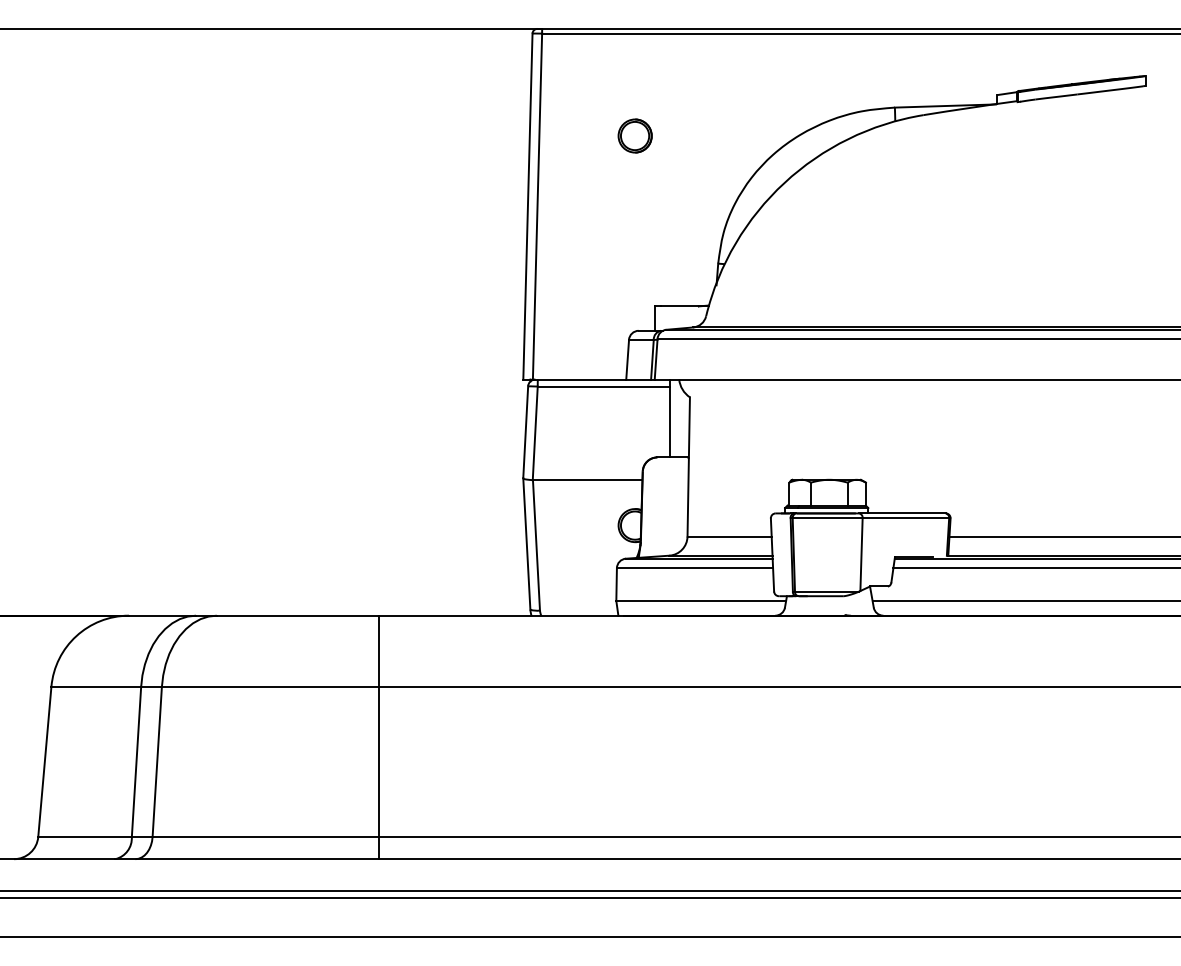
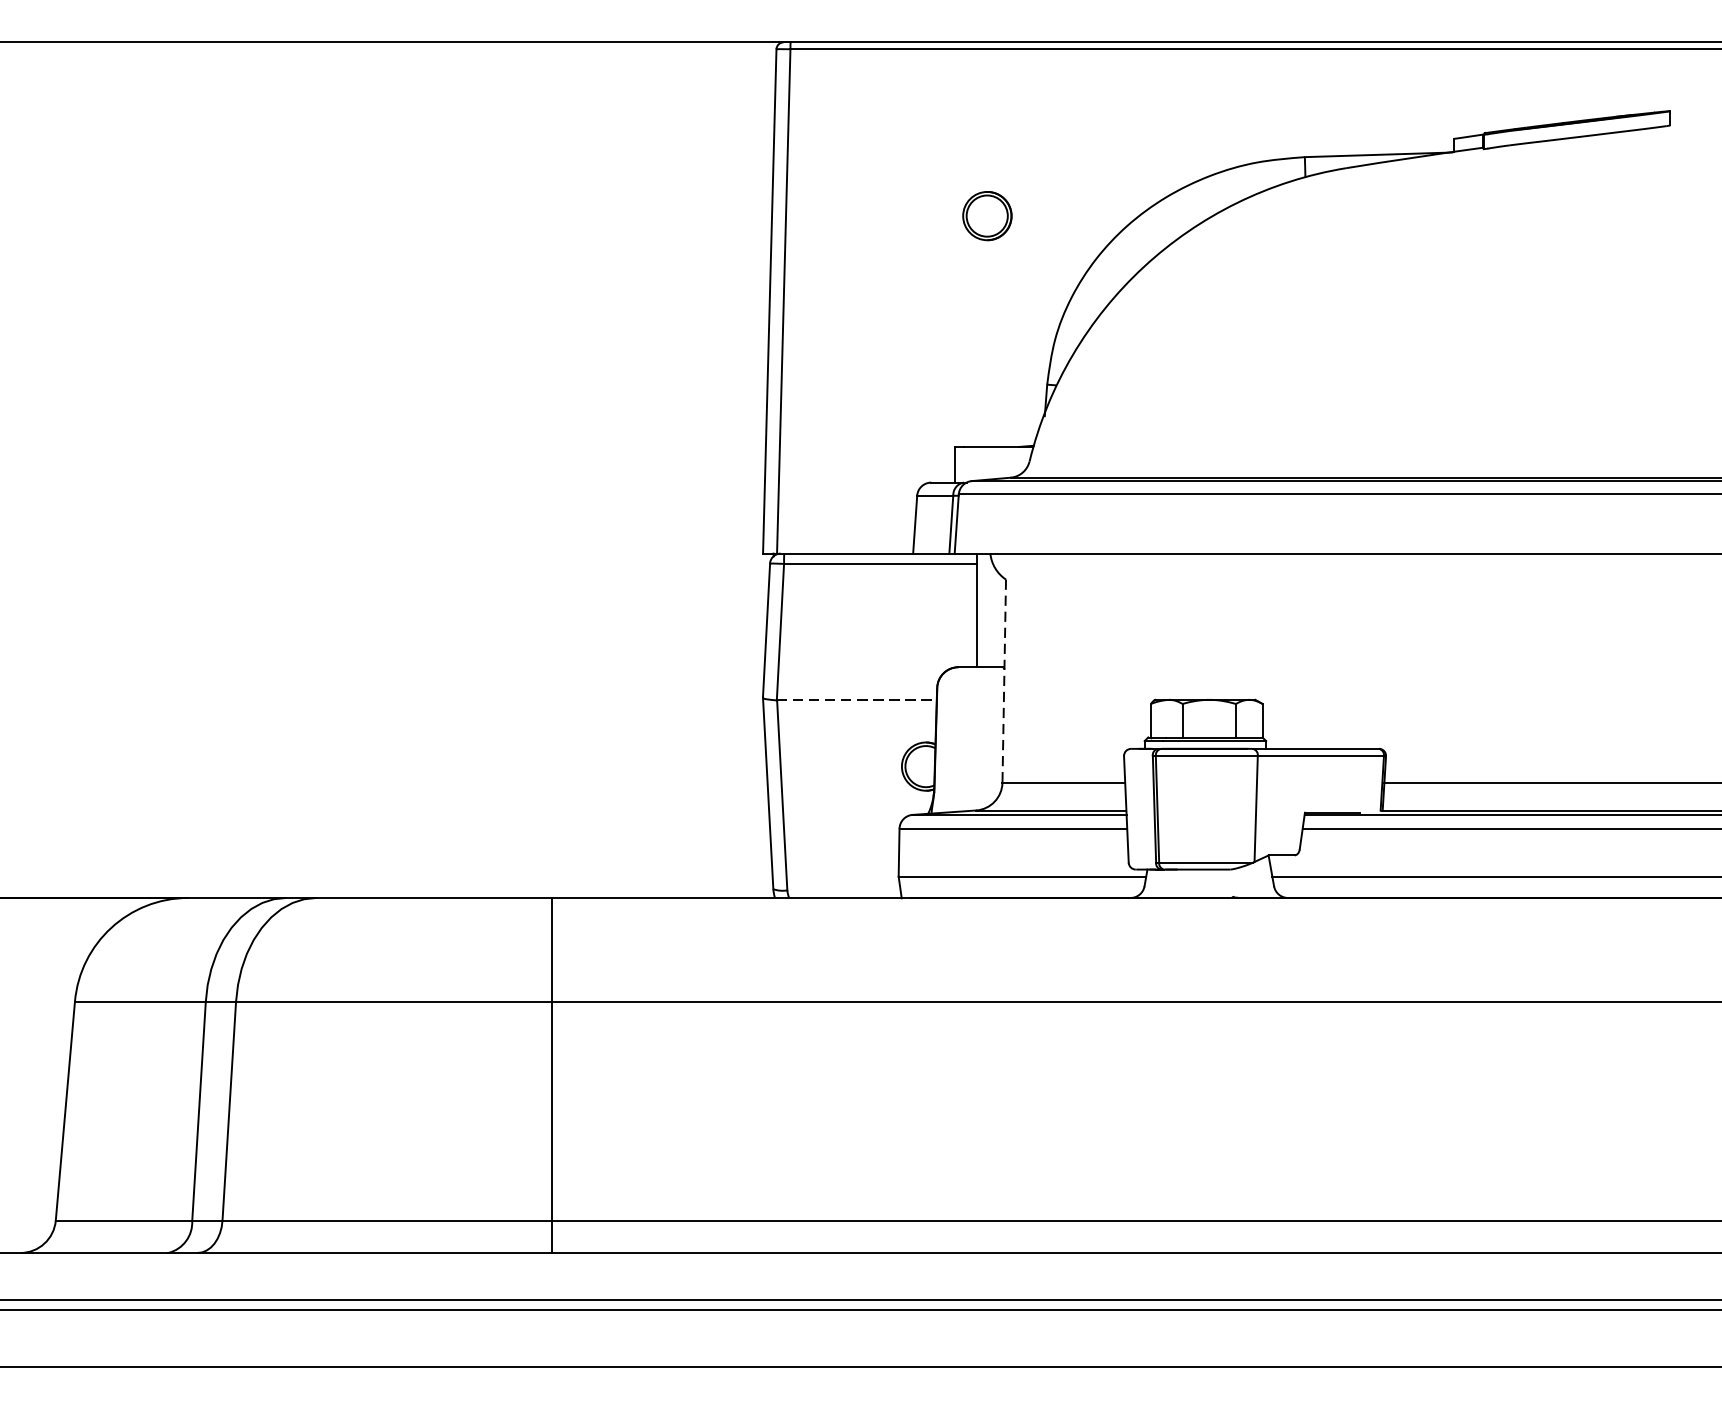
part: (634, 135) -> (986, 215), moved
line: (688, 466) -> (1003, 680), solid -> dashed
line: (587, 480) -> (856, 700), solid -> dashed

